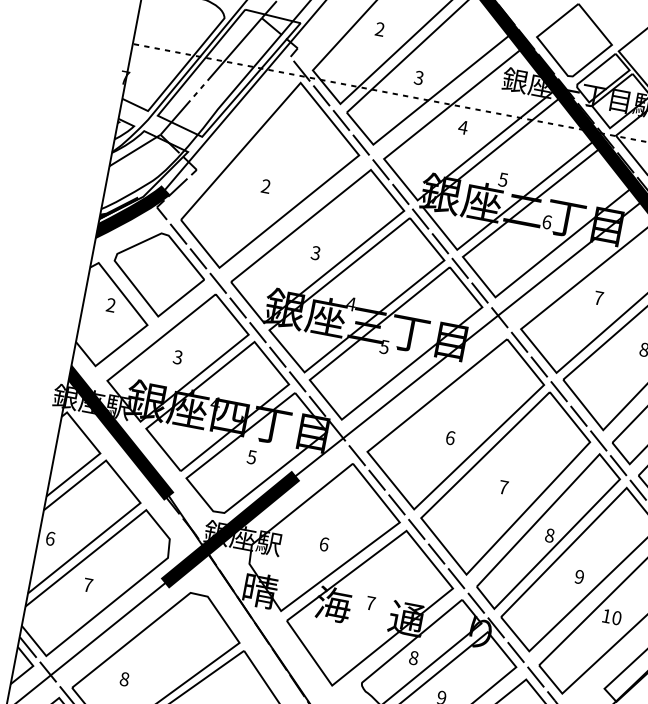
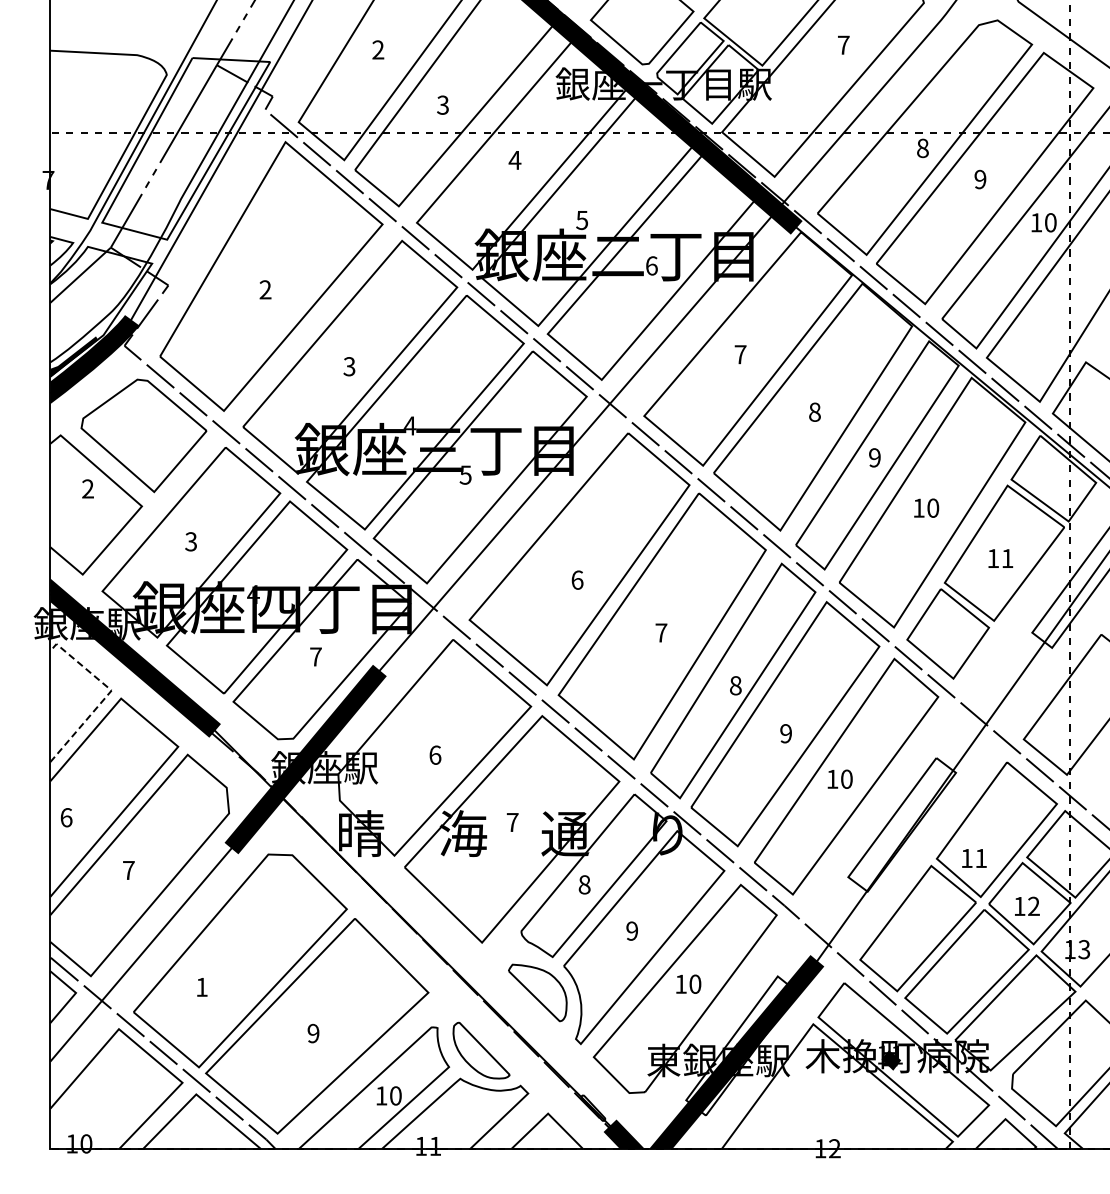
line: (97, 455) -> (108, 694), solid -> dashed
text: (251, 456) -> (315, 656), 5 -> 7
text: (124, 678) -> (201, 986), 8 -> 1

